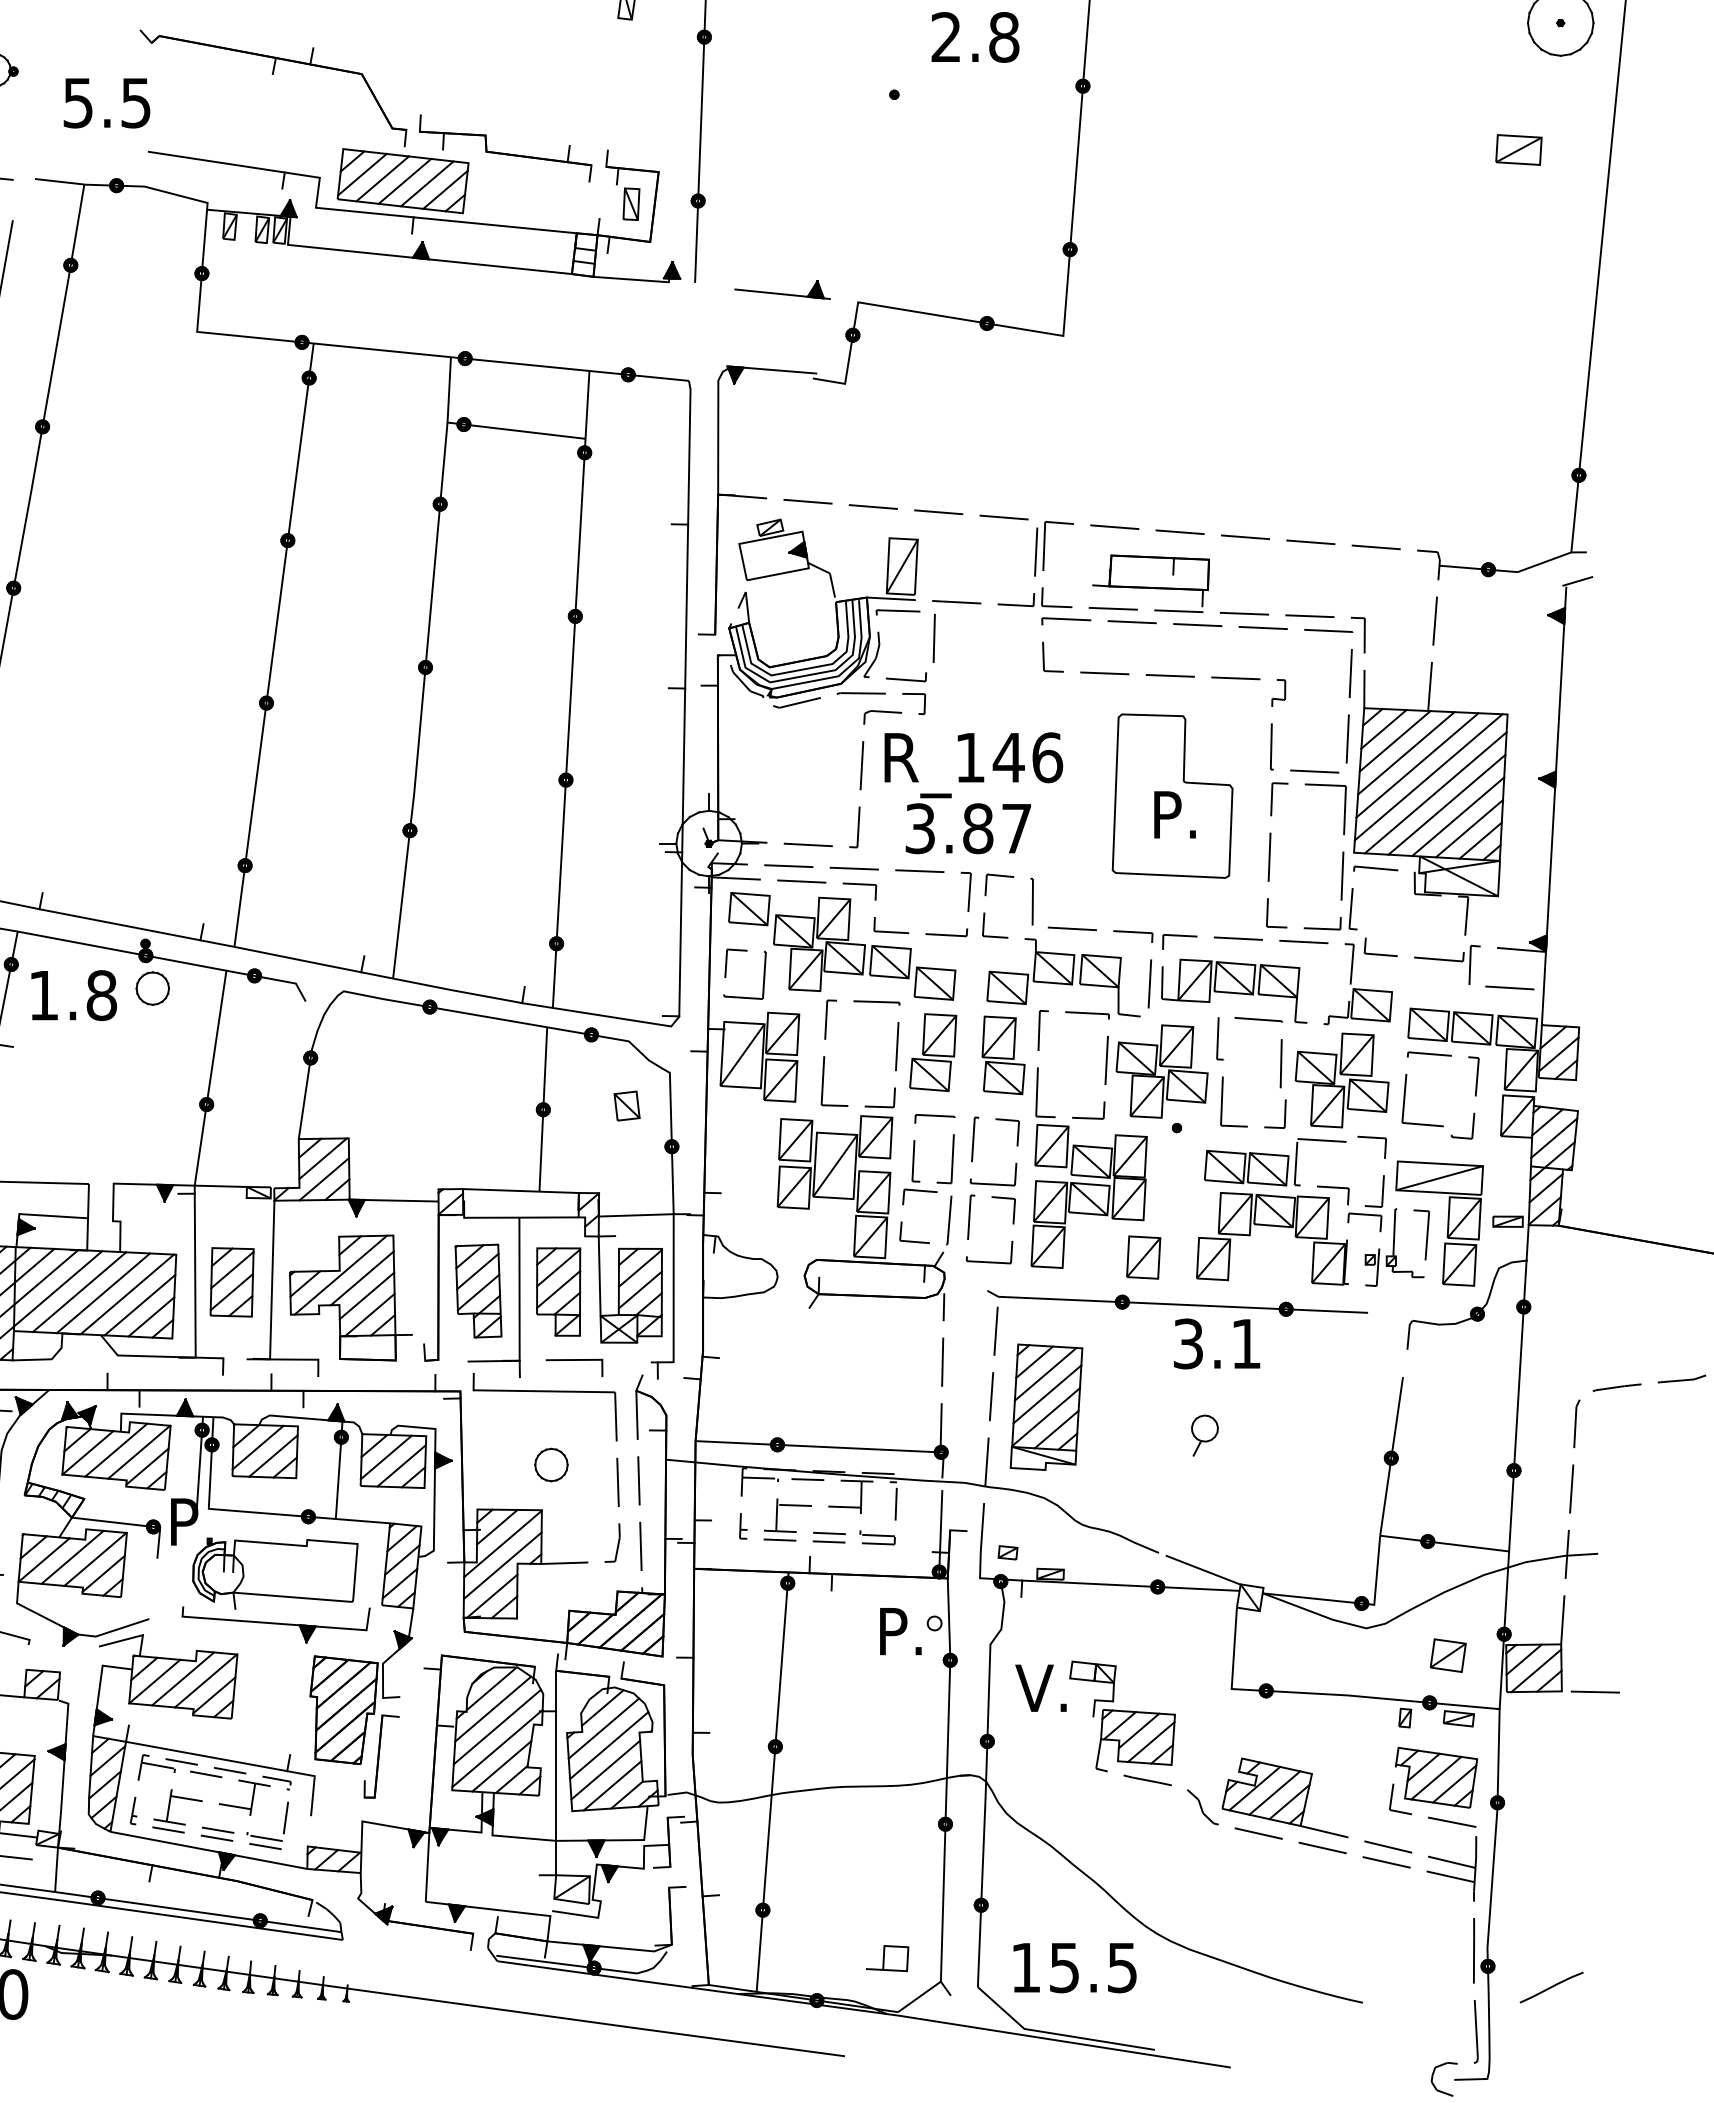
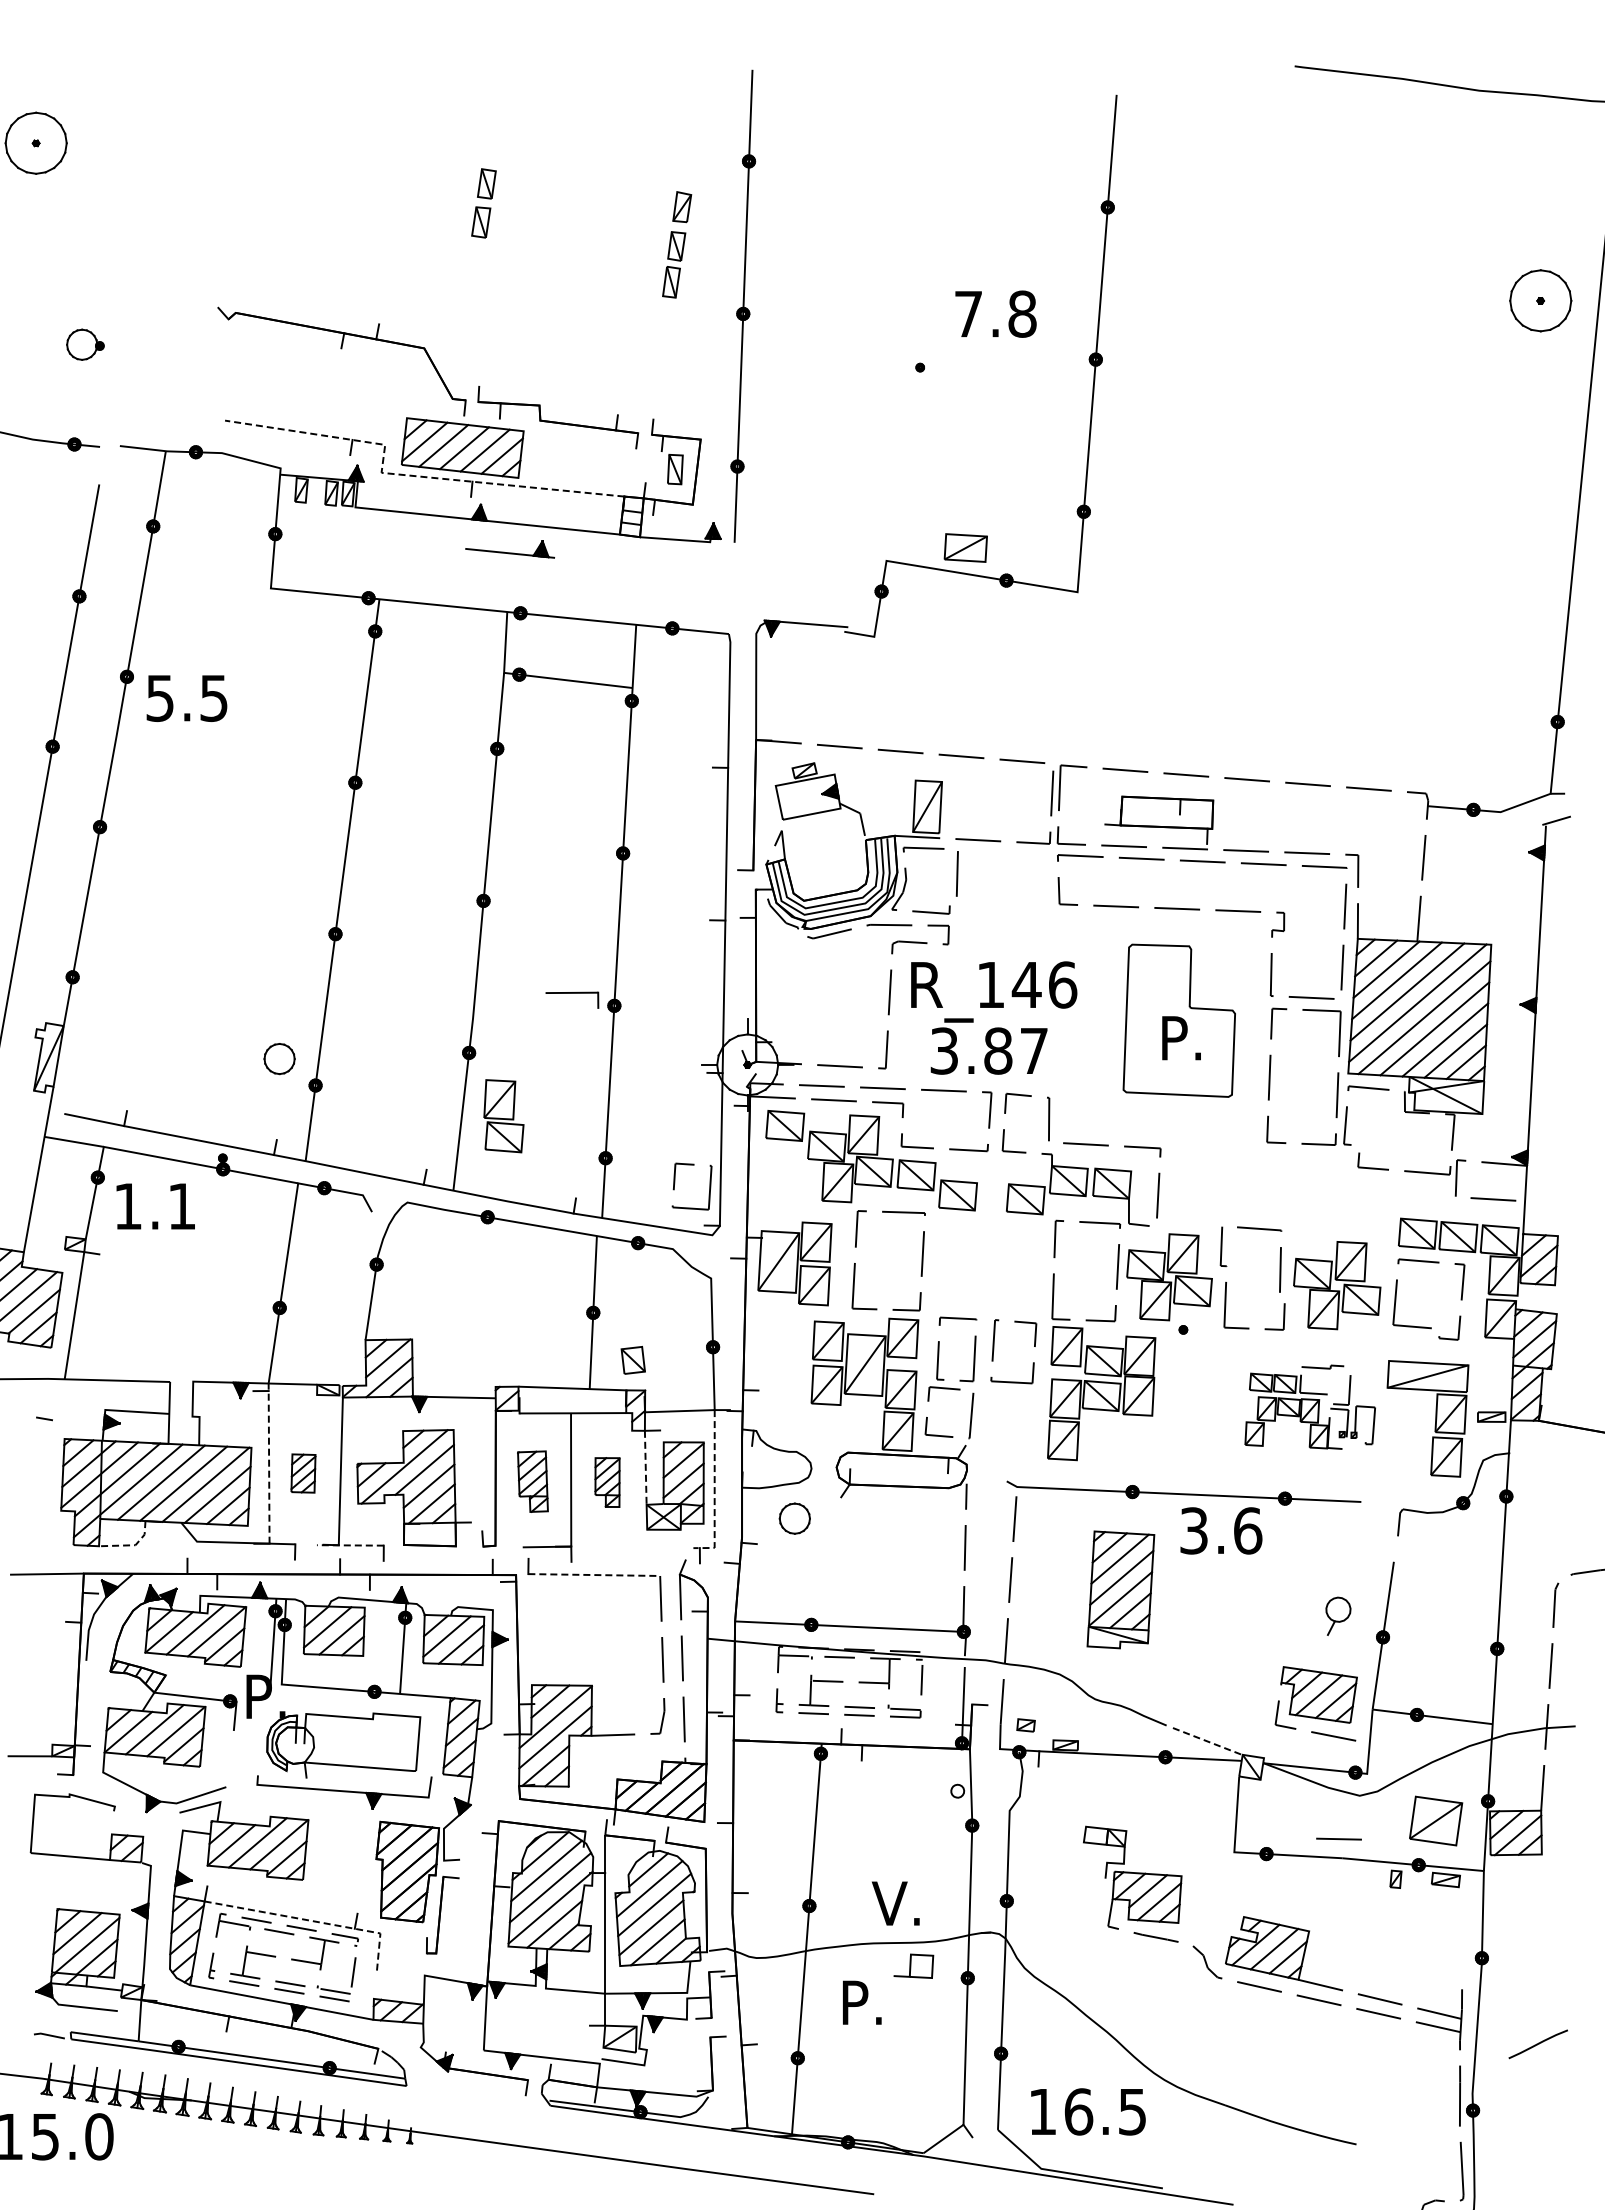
text: (946, 36) -> (968, 313), 2.8 -> 7.8
text: (106, 103) -> (186, 698), moved
part: (1518, 149) -> (965, 547), moved
line: (343, 210) -> (407, 475), solid -> dashed
part: (781, 290) -> (509, 549), moved
part: (727, 970) -> (675, 1183), moved
part: (1276, 979) -> (1276, 1191), removed
part: (152, 989) -> (279, 1059), moved
text: (102, 995) -> (182, 1206), 1.8 -> 1.1
part: (933, 1052) -> (956, 1259), removed
part: (1003, 1055) -> (503, 1116), moved
part: (626, 1106) -> (632, 1360), moved
part: (1313, 1211) -> (1310, 1407), size x0.6
part: (969, 1228) -> (990, 1423), removed
part: (1143, 1257) -> (1152, 1450), removed
line: (195, 1271) -> (269, 1463), solid -> dashed
line: (599, 1276) -> (645, 1468), solid -> dashed
part: (232, 1282) -> (303, 1473), size x0.6
part: (478, 1290) -> (532, 1481), size x0.7
part: (558, 1291) -> (607, 1482), size x0.6
line: (673, 1301) -> (714, 1491), solid -> dashed
text: (1246, 1343) -> (1248, 1530), 3.1 -> 3.6
line: (47, 1359) -> (131, 1545), solid -> dashed
line: (281, 1359) -> (349, 1545), solid -> dashed
part: (574, 1367) -> (572, 999), moved
line: (544, 1391) -> (594, 1575), solid -> dashed
part: (1046, 1406) -> (1120, 1589), moved
part: (1205, 1434) -> (1338, 1615), moved
part: (551, 1464) -> (794, 1518), moved
line: (1203, 1570) -> (1208, 1741), solid -> dashed
text: (901, 1631) -> (862, 2002), moved
part: (1447, 1655) -> (1435, 1821), size x1.6
text: (1040, 1688) -> (895, 1903), moved
line: (1594, 1691) -> (1338, 1838), moved
line: (240, 1762) -> (311, 1920), solid -> dashed
part: (1432, 1786) -> (1315, 1703), moved
part: (887, 1957) -> (913, 1965), moved
text: (1064, 1967) -> (1078, 2111), 15.5 -> 16.5
line: (1550, 1987) -> (1537, 2044), moved

